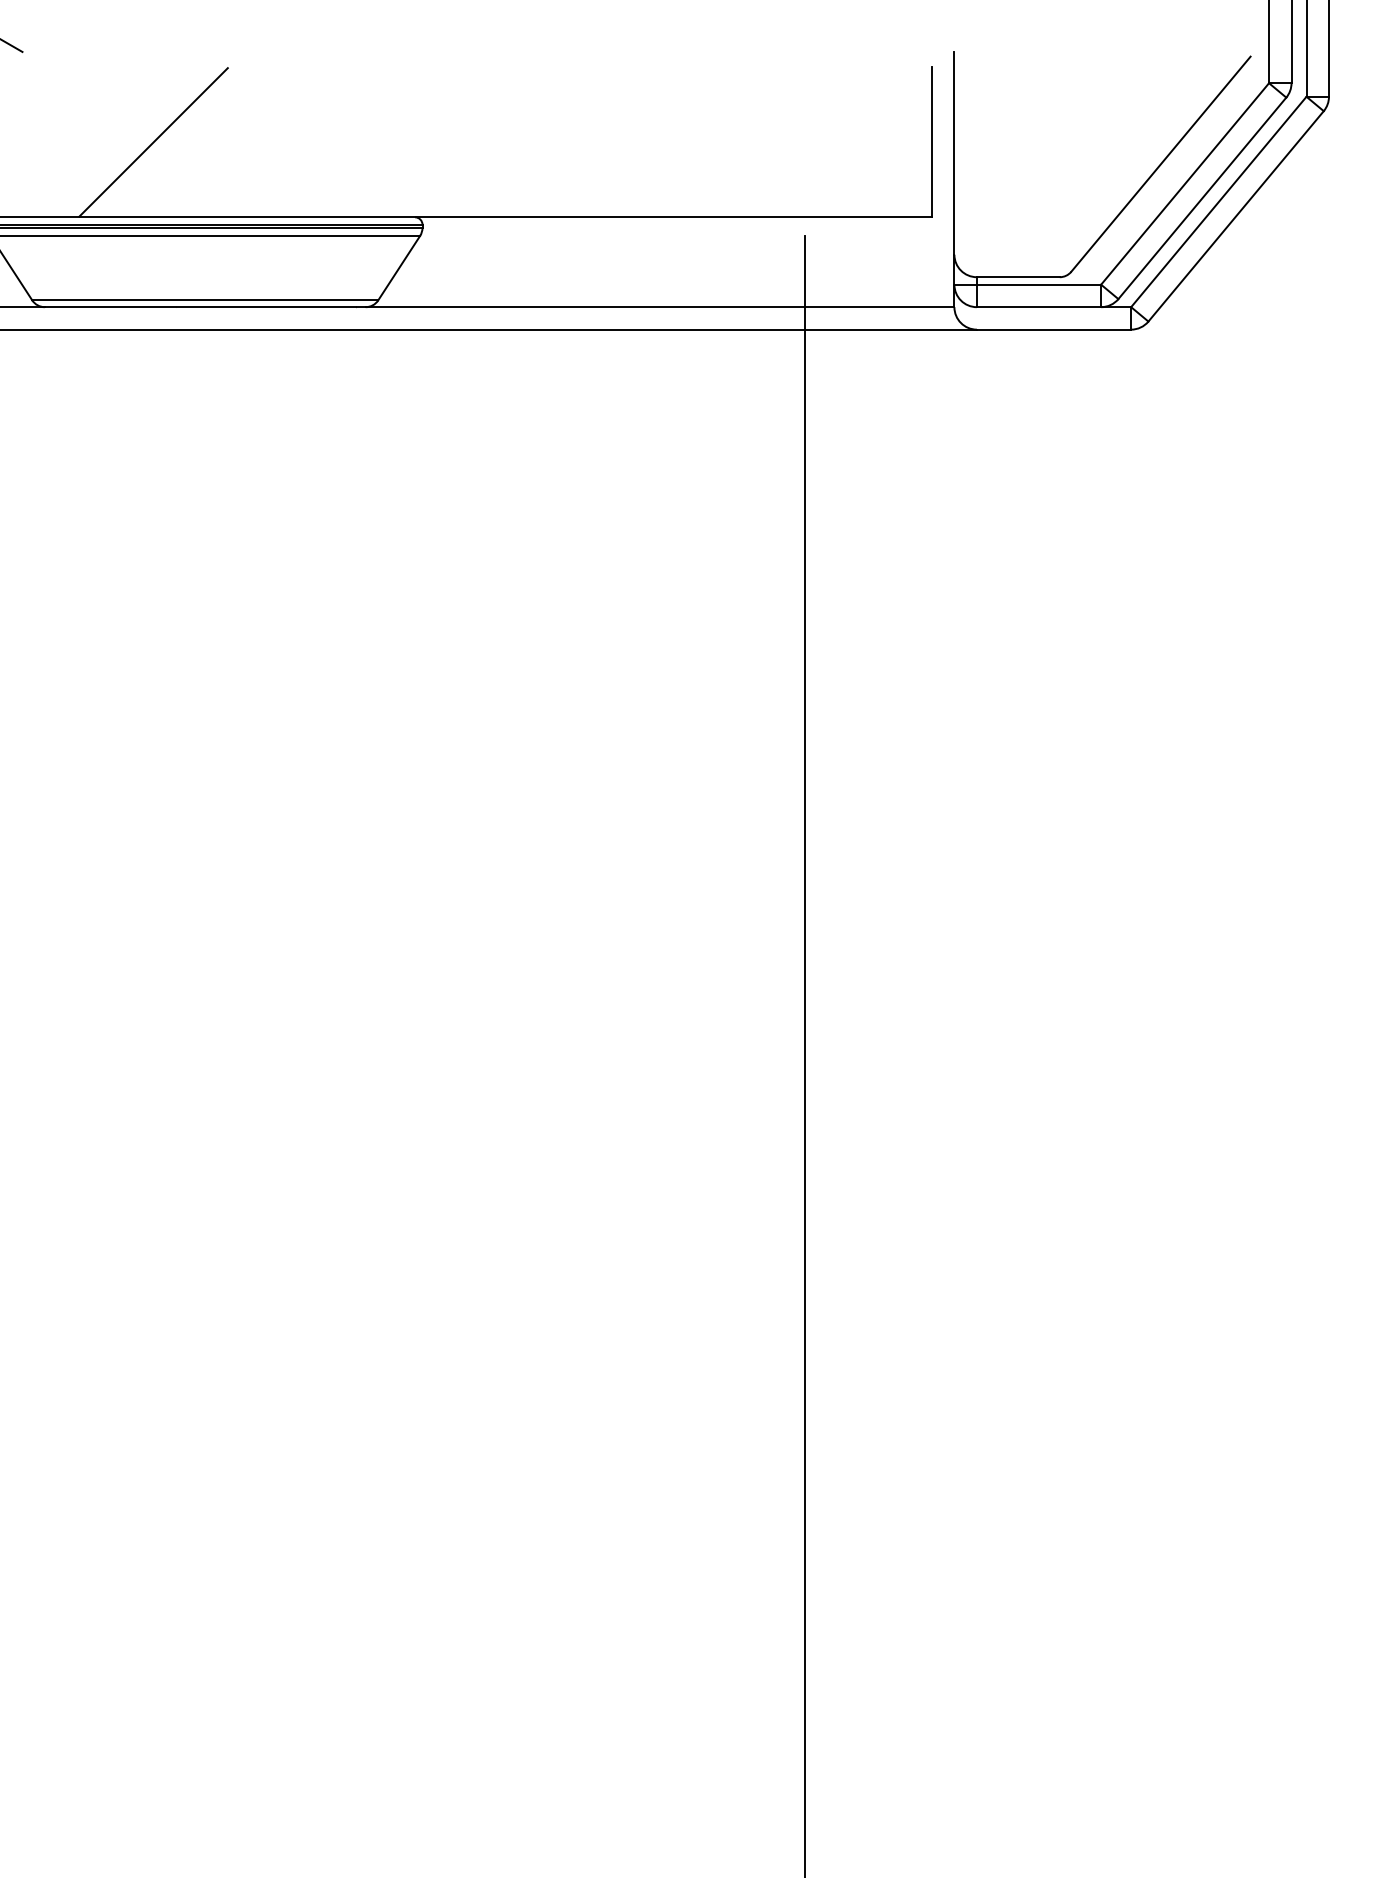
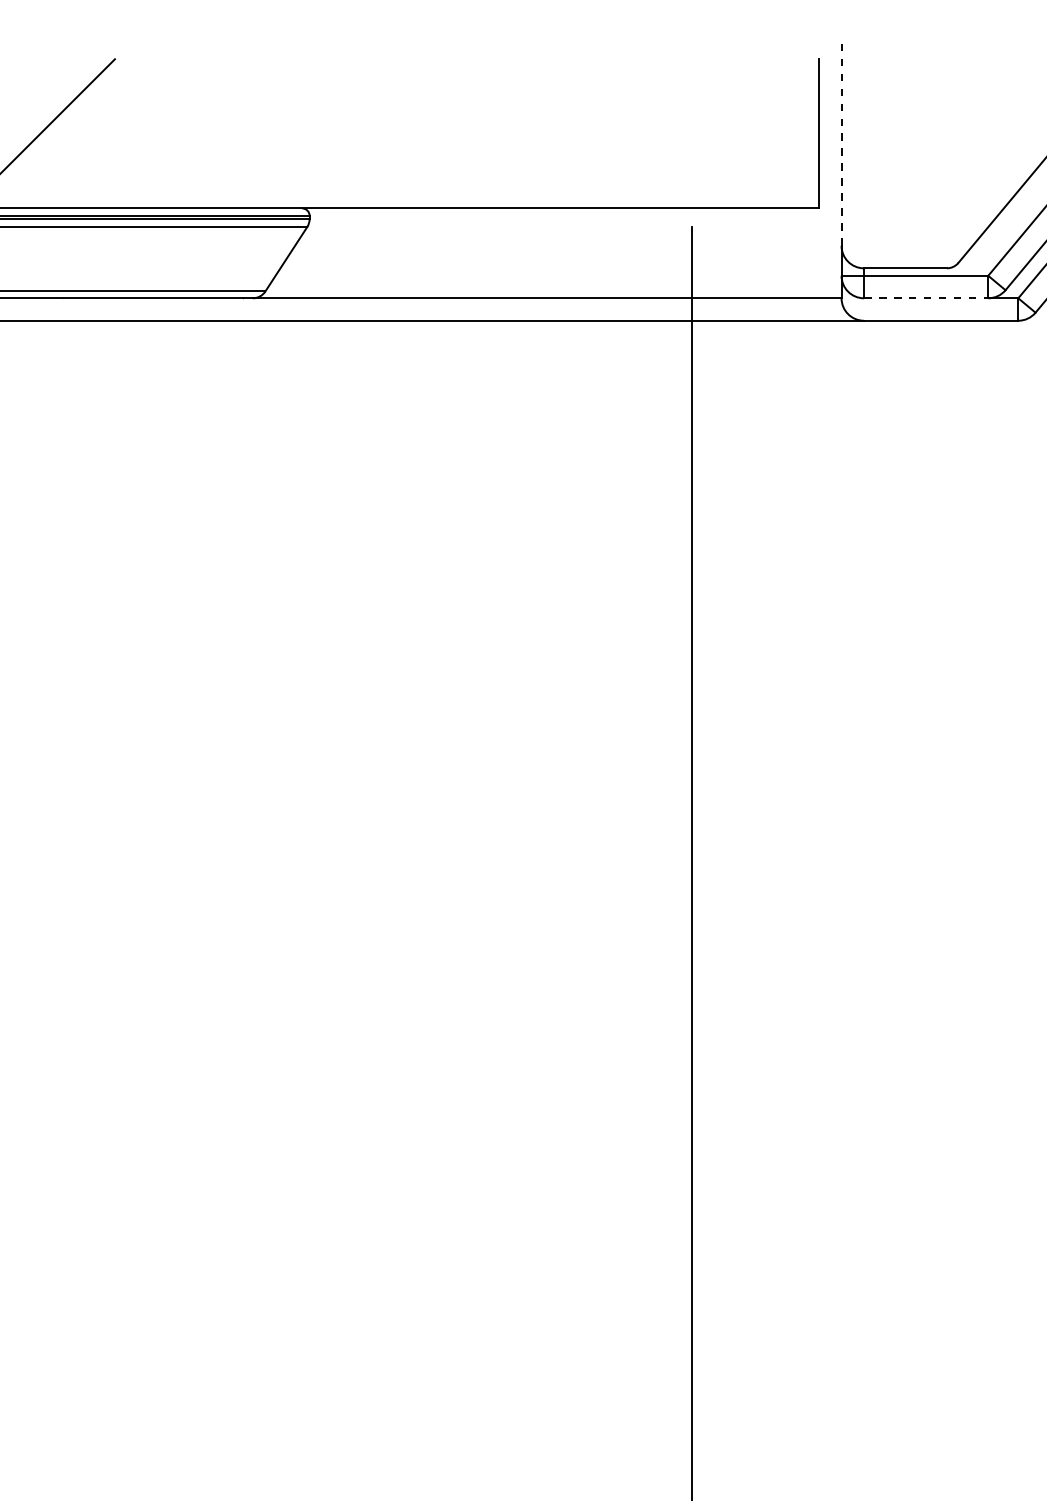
line: (954, 154) -> (841, 145), solid -> dashed
line: (1039, 307) -> (926, 298), solid -> dashed

